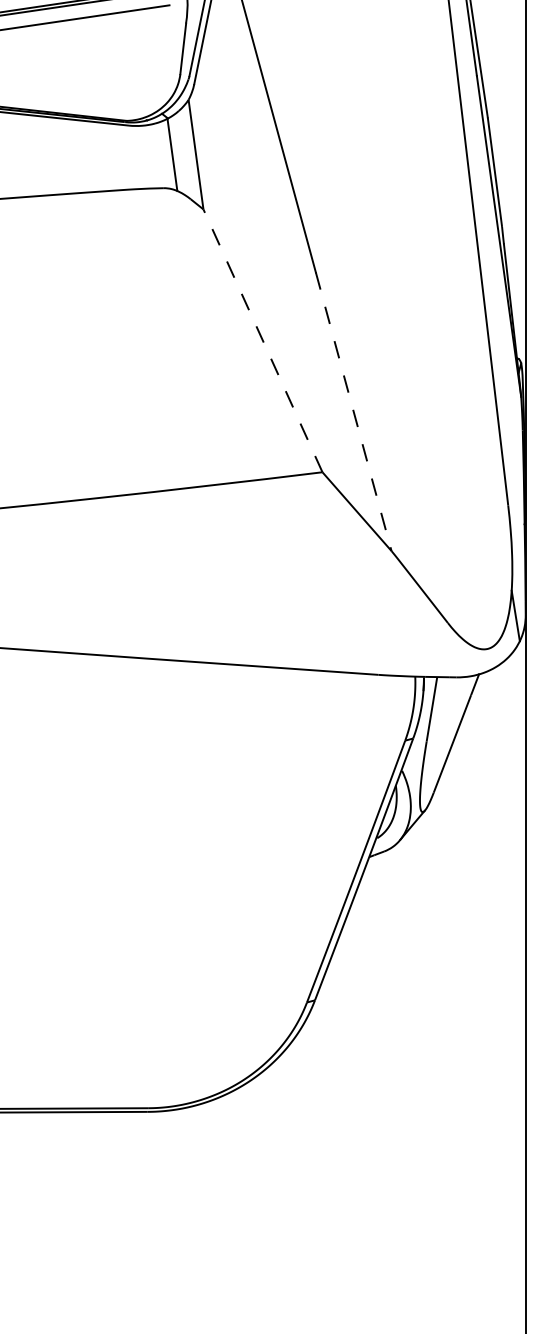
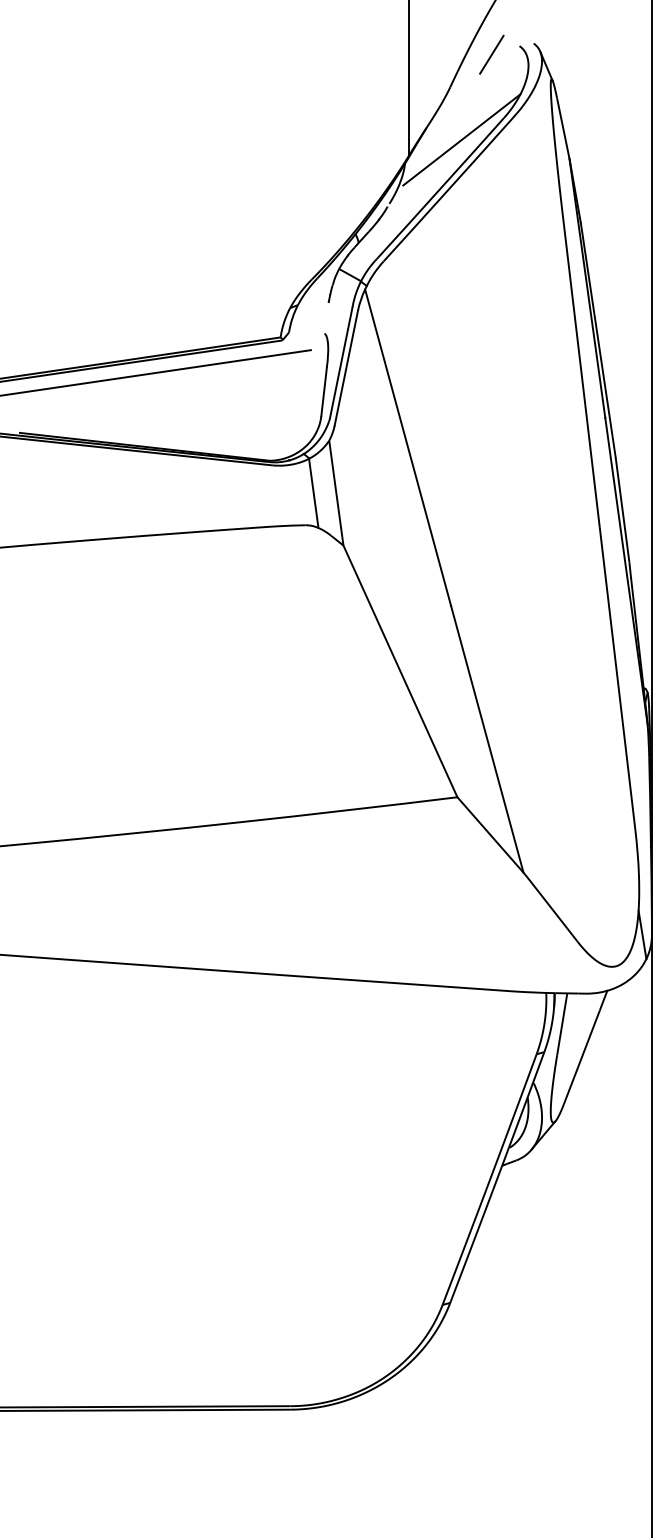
line: (263, 339) -> (400, 670), dashed -> solid
line: (353, 411) -> (487, 739), dashed -> solid

